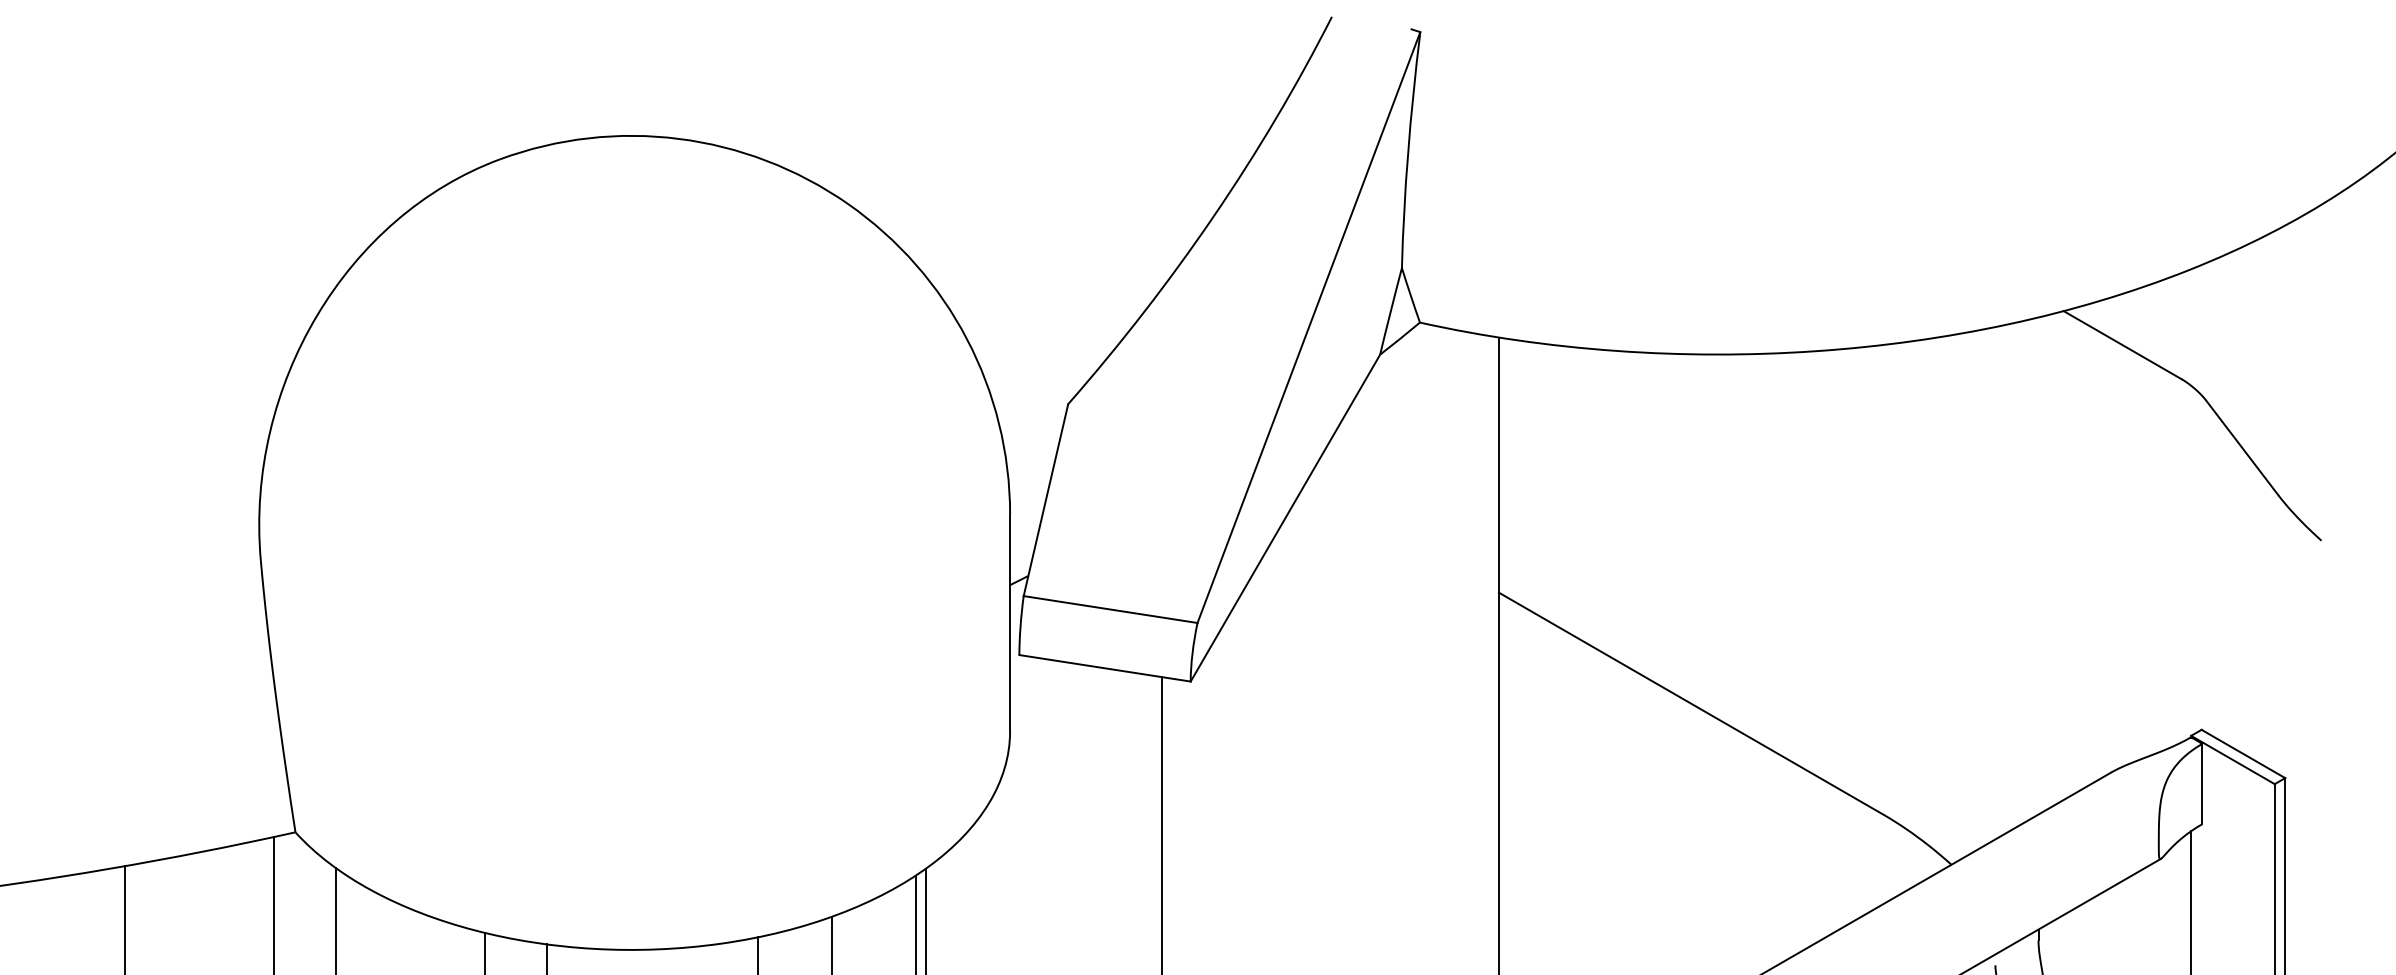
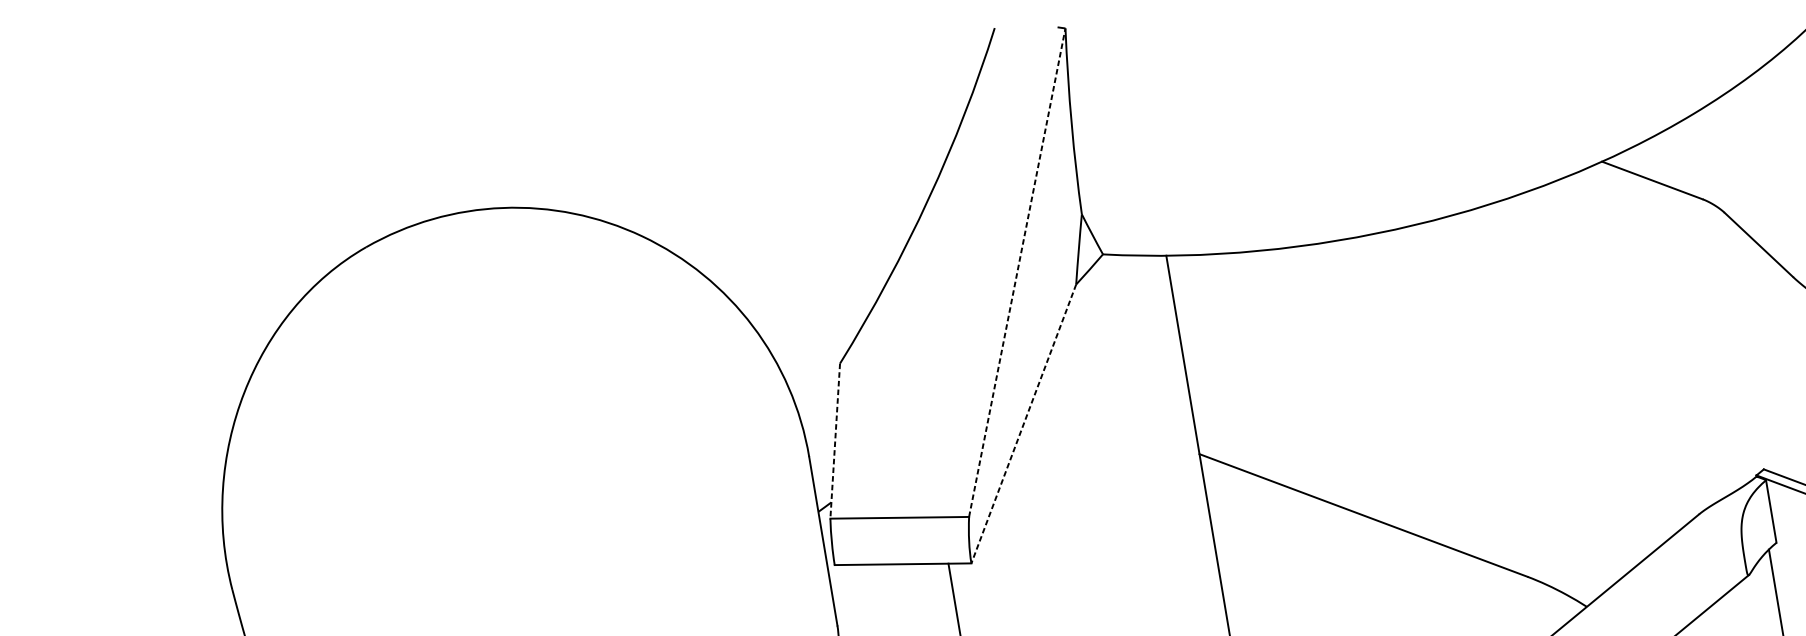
line: (1308, 327) -> (1016, 272), solid -> dashed
line: (1045, 500) -> (834, 441), solid -> dashed
line: (1285, 518) -> (1023, 424), solid -> dashed

